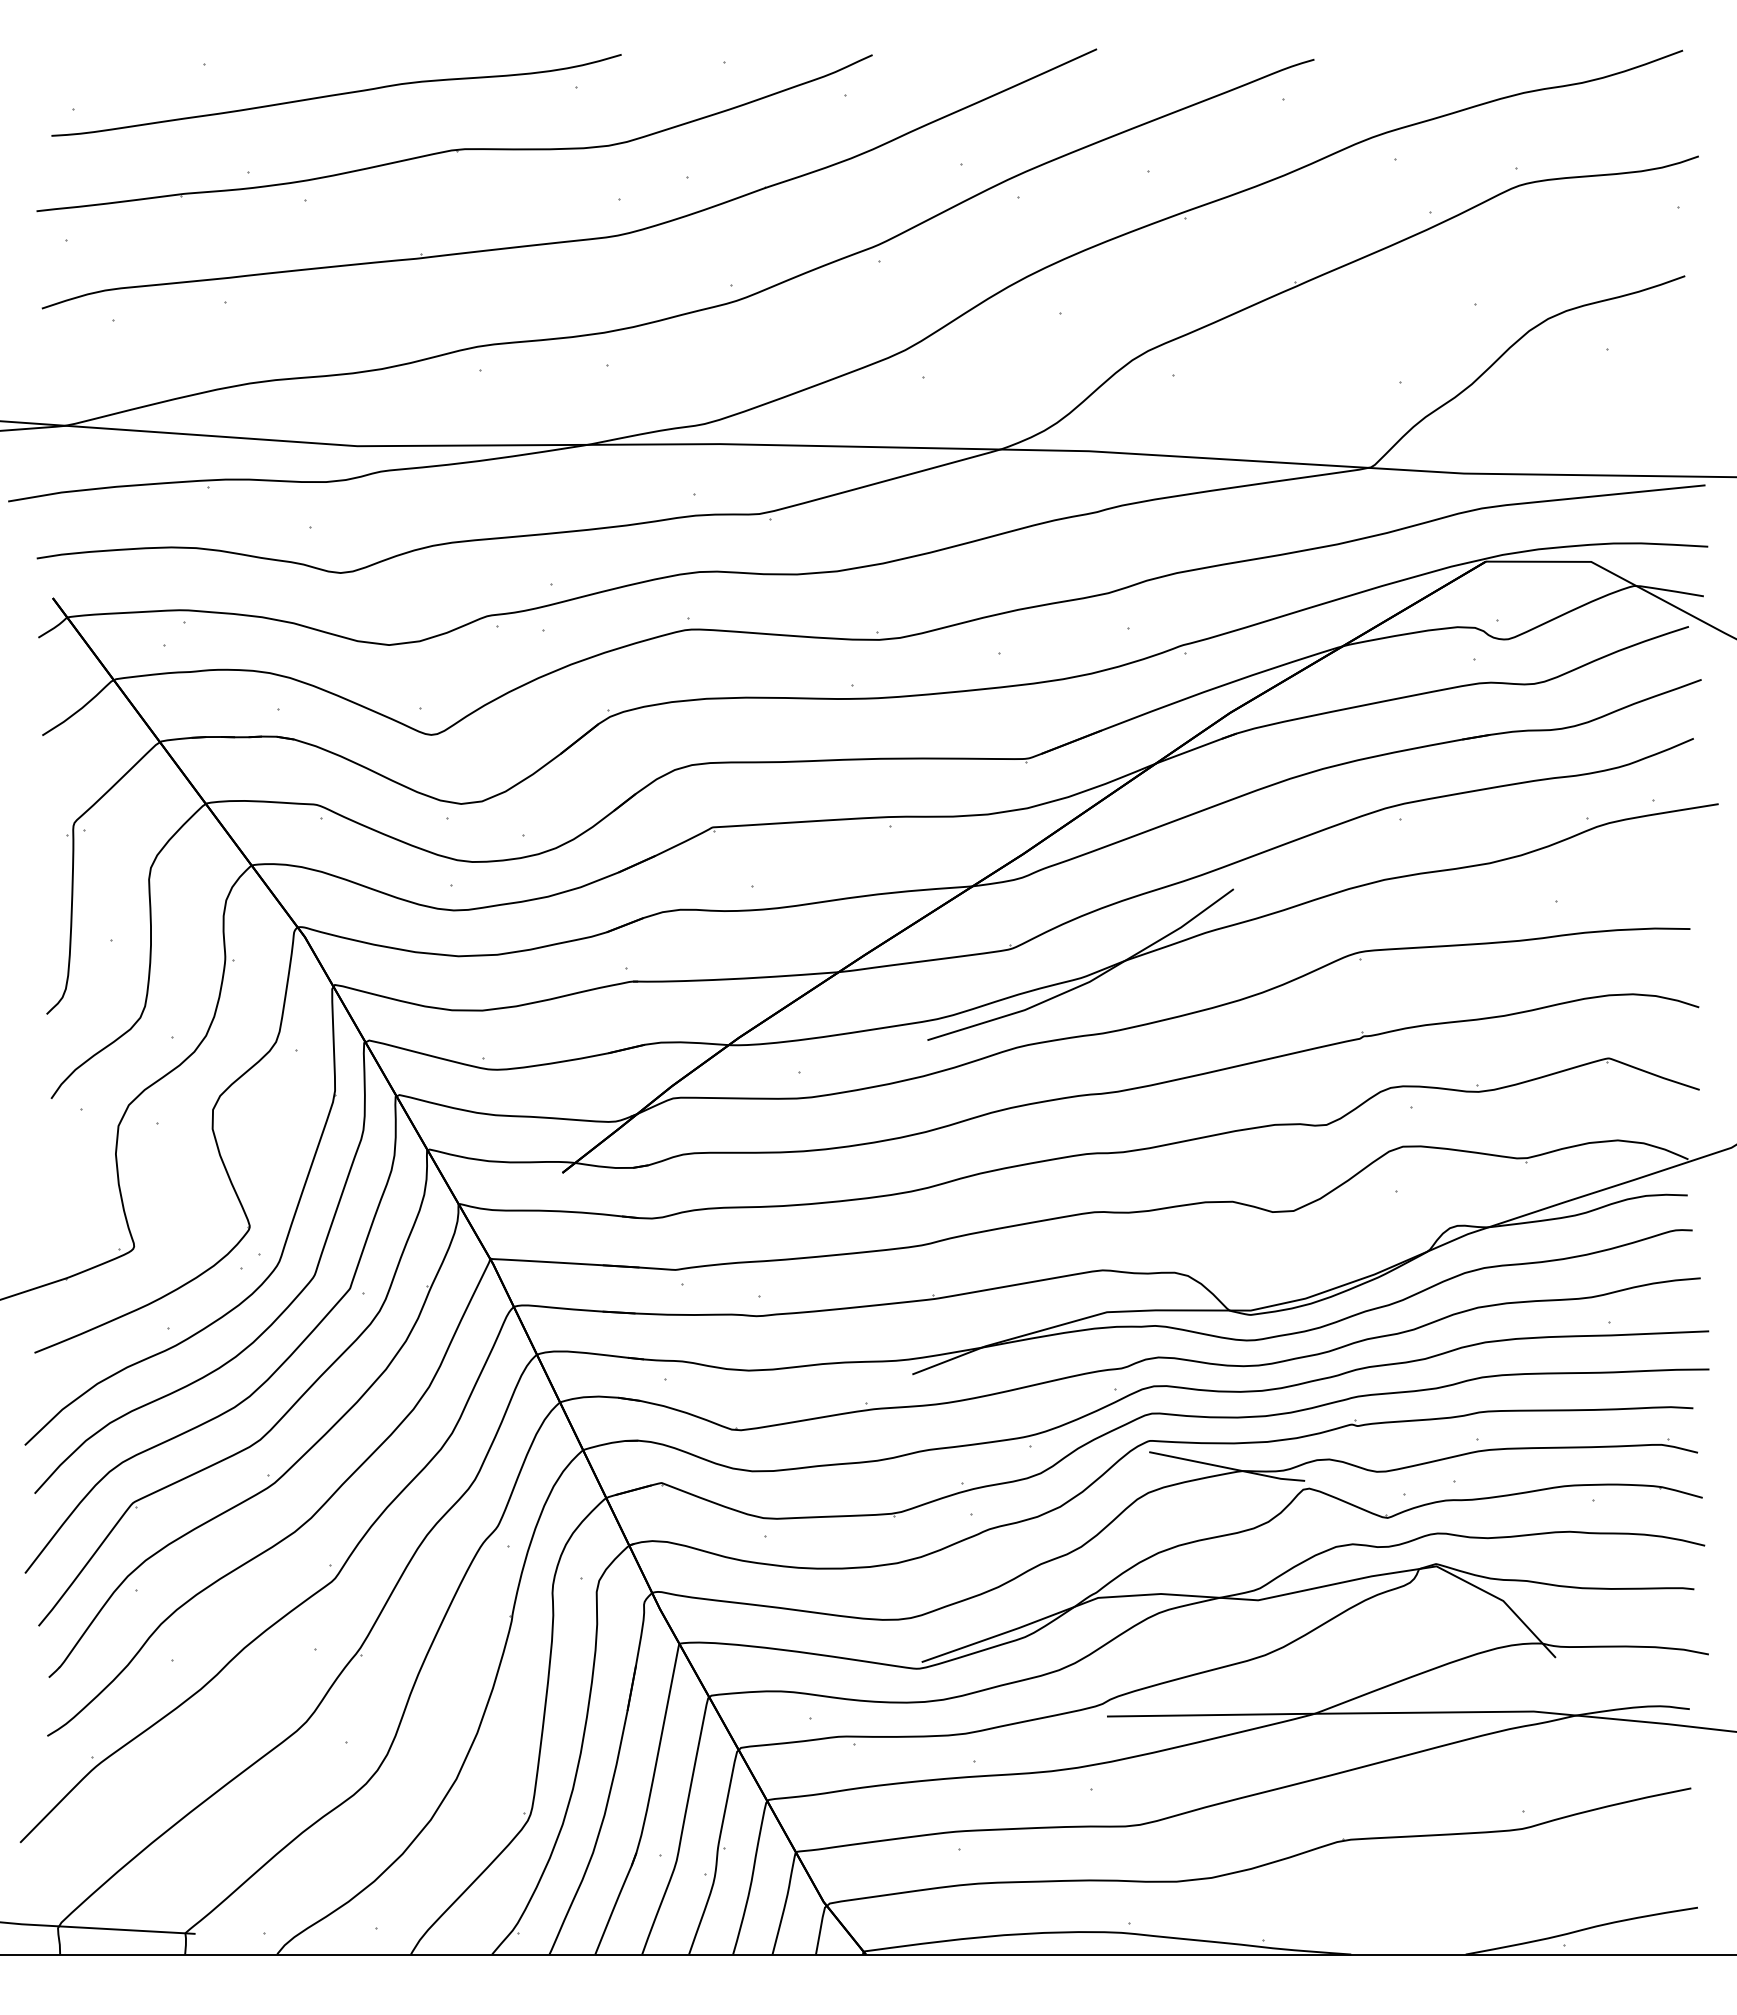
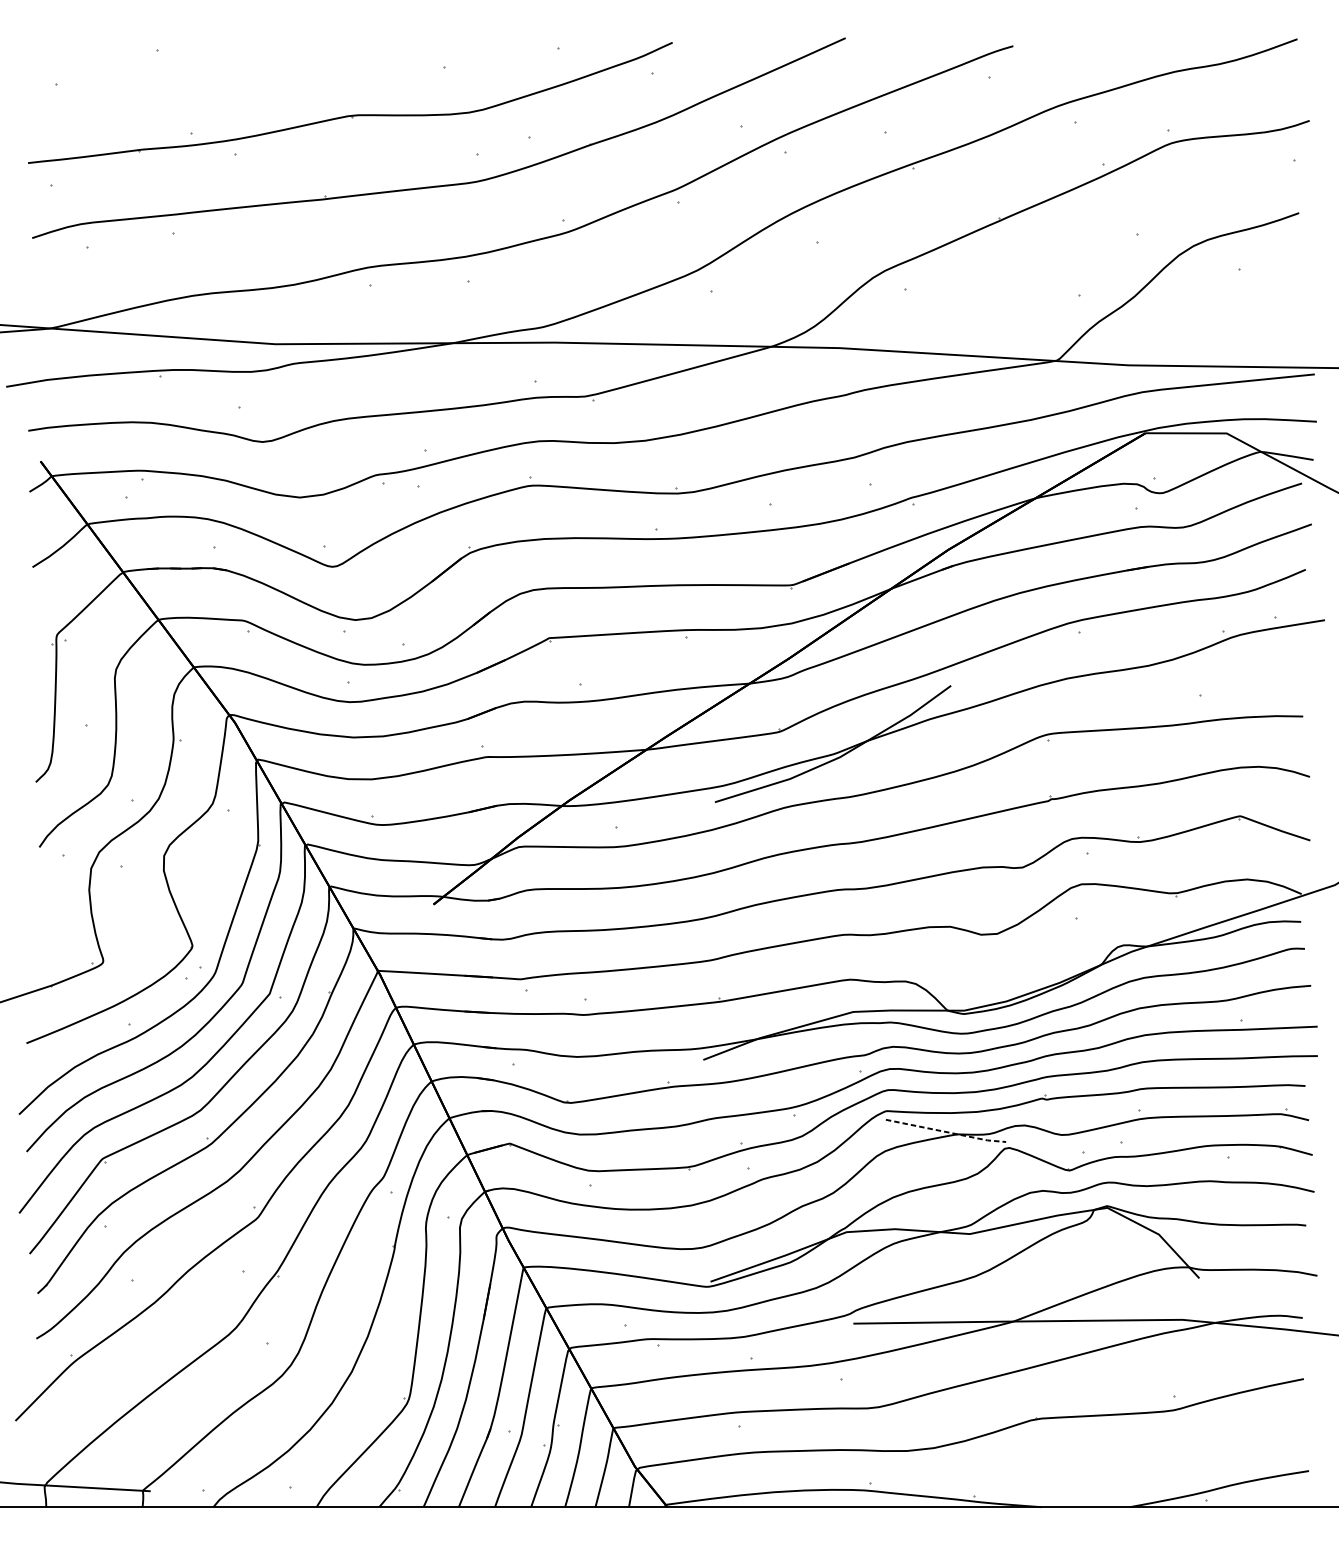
curve: (336, 95) -> (259, 73), removed
line: (1228, 1468) -> (947, 1132), solid -> dashed

